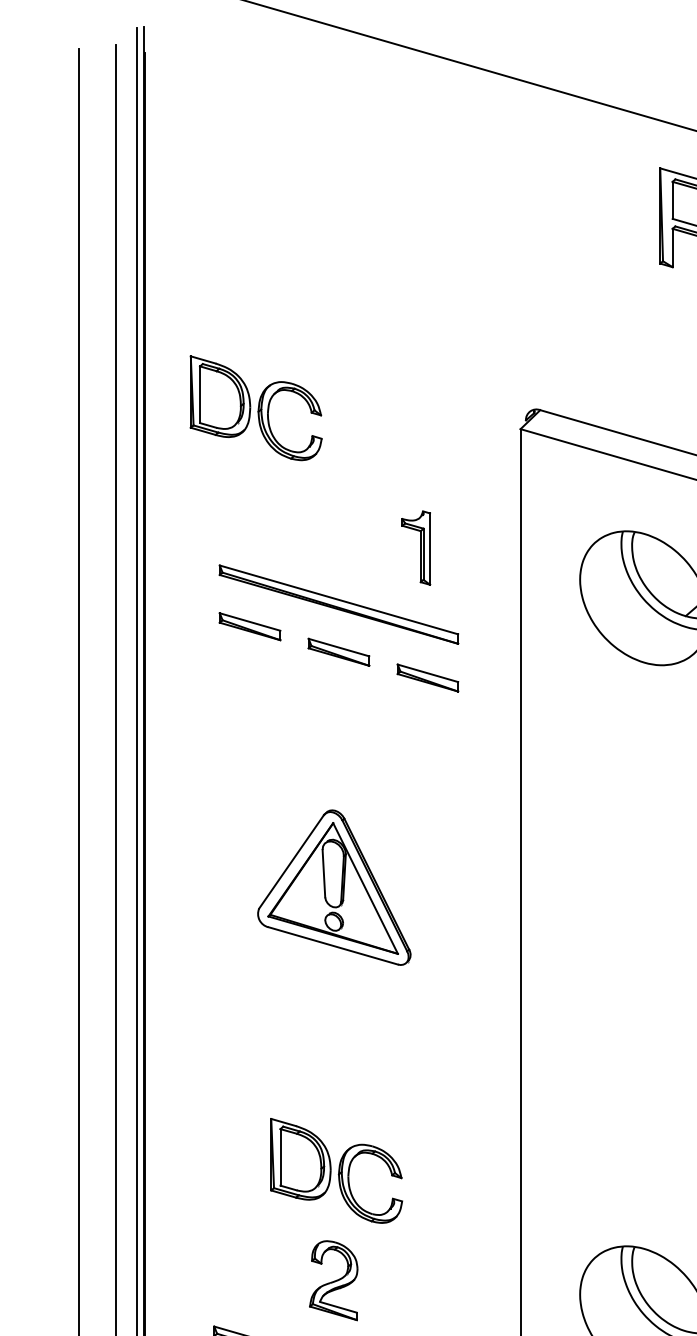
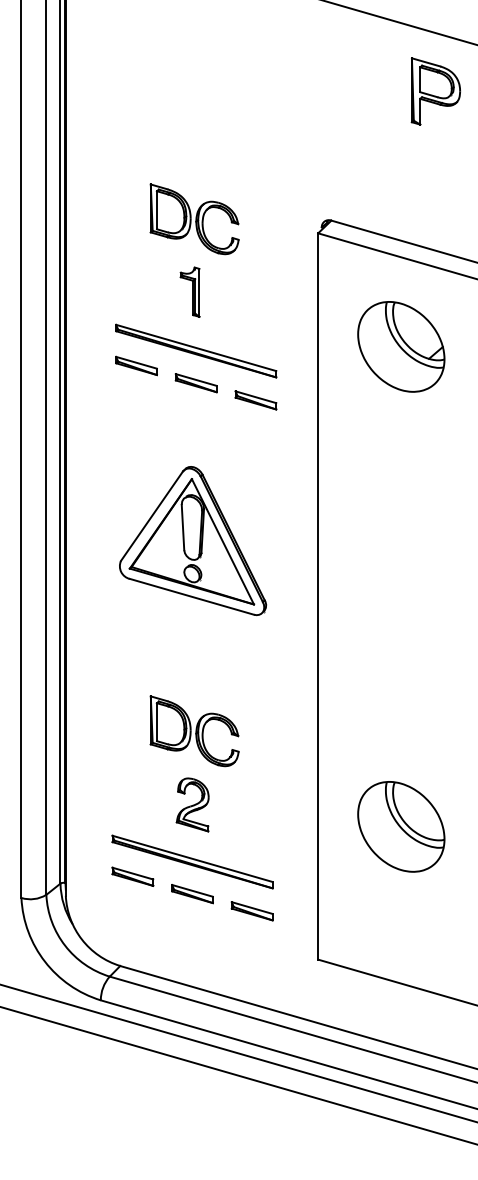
part: (255, 408) -> (194, 219), moved
part: (415, 547) -> (189, 291), moved
part: (334, 888) -> (193, 541), size x1.43

